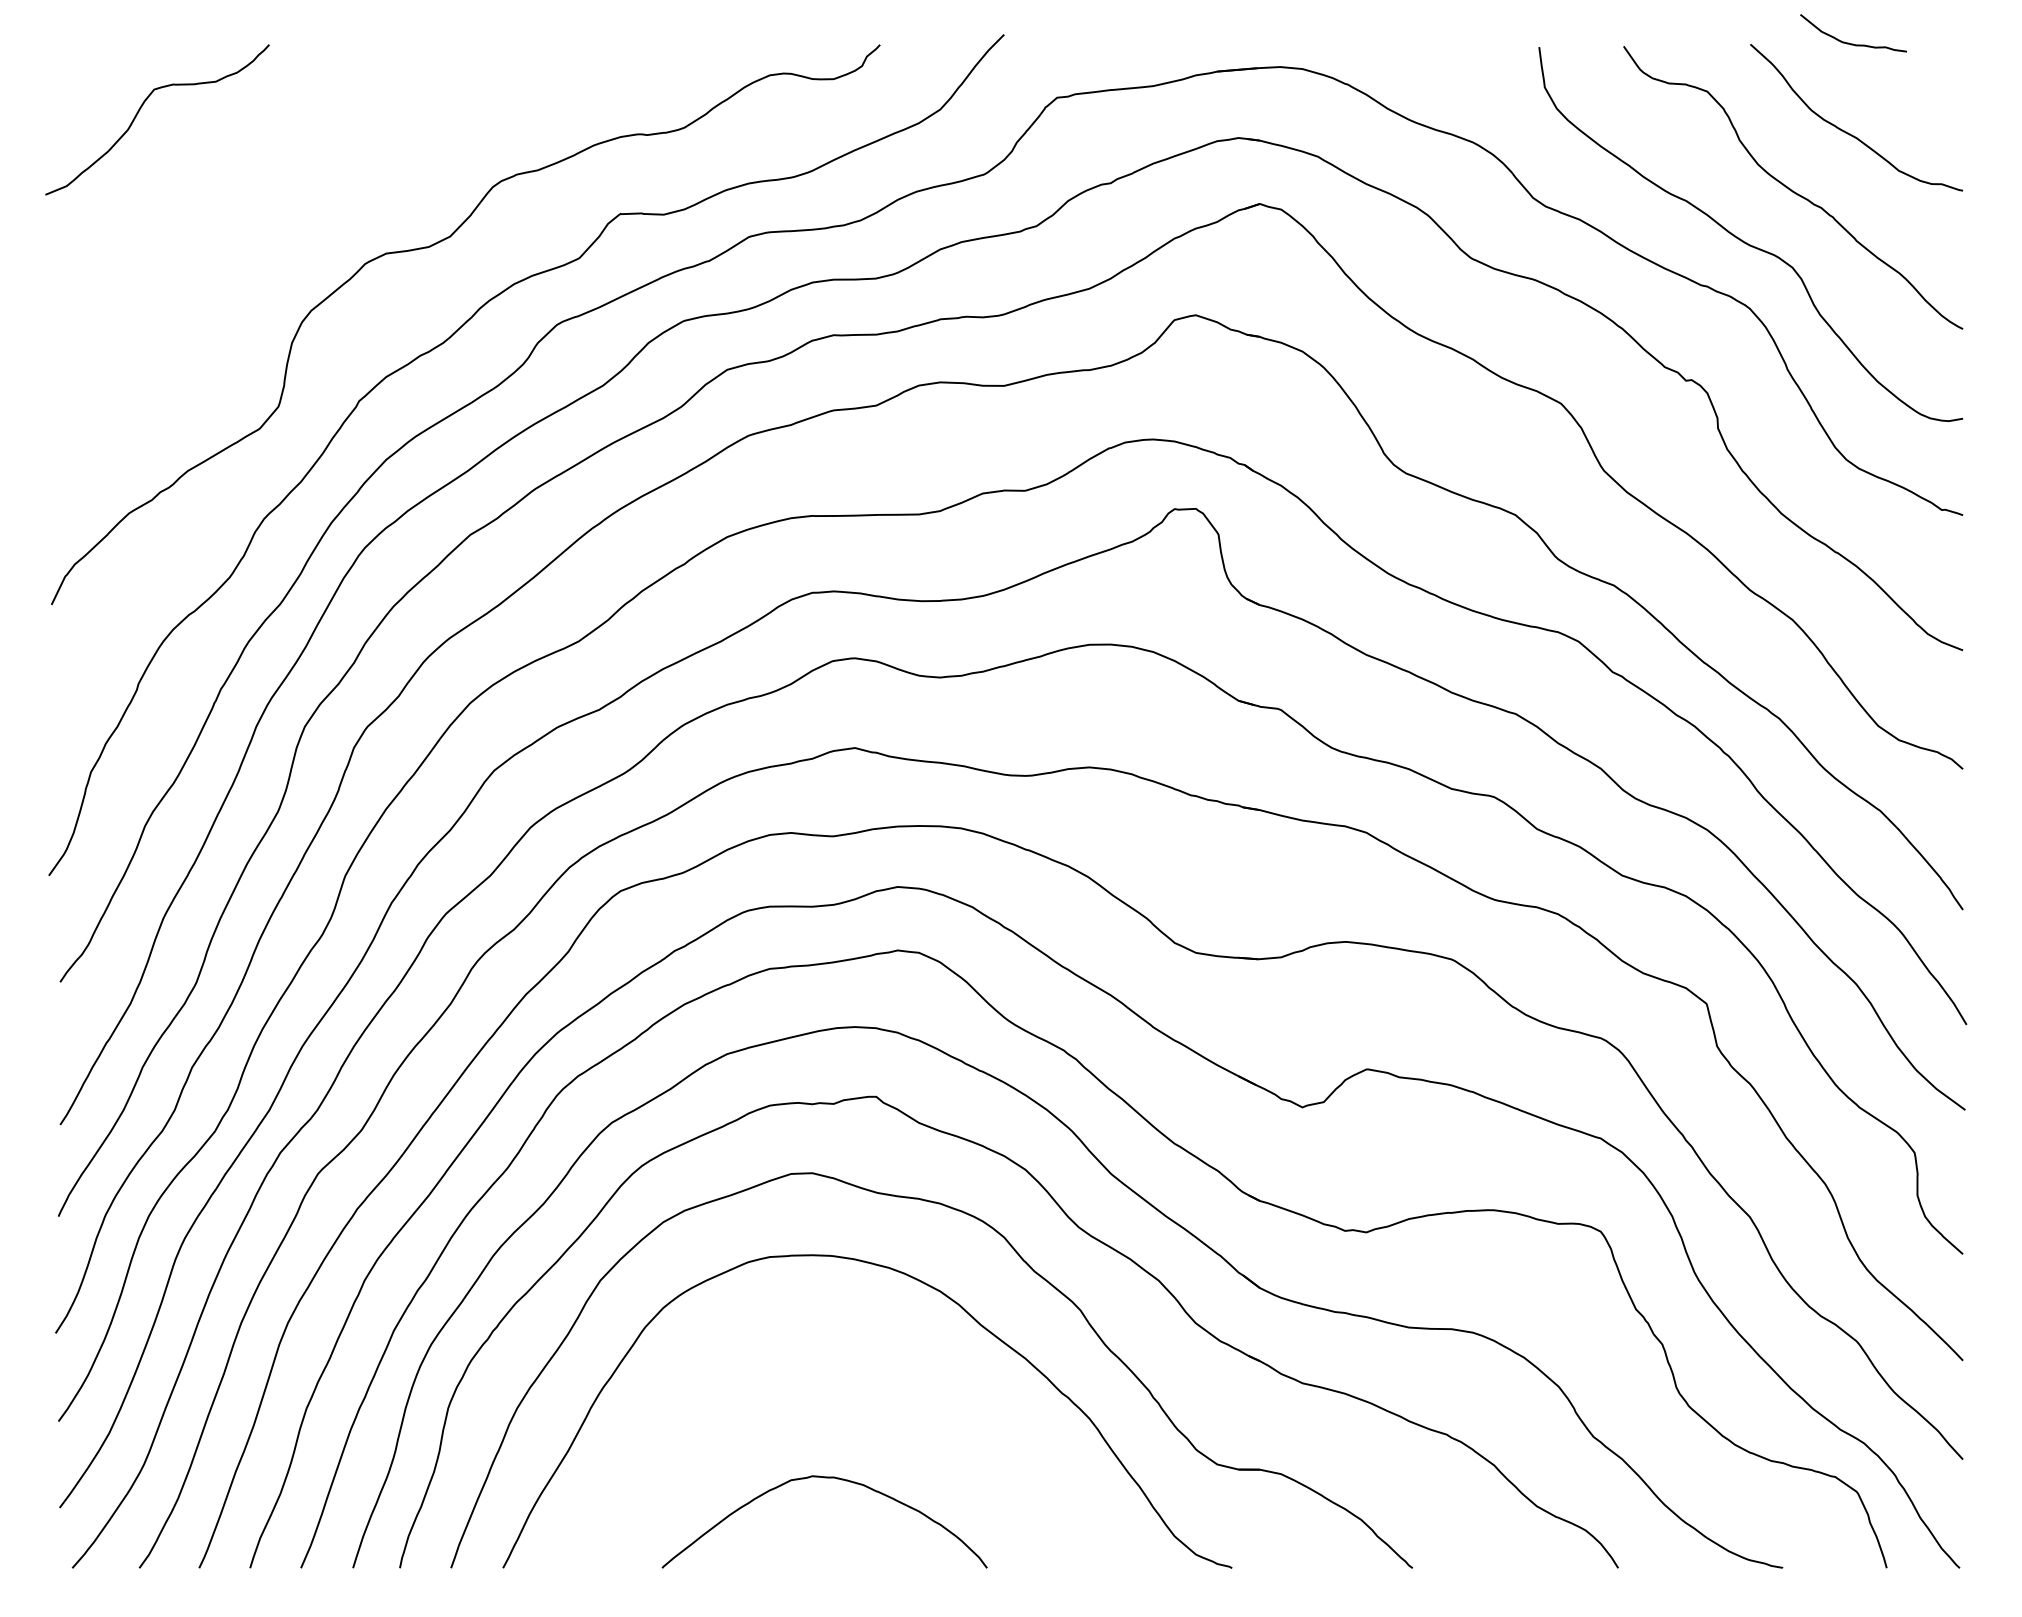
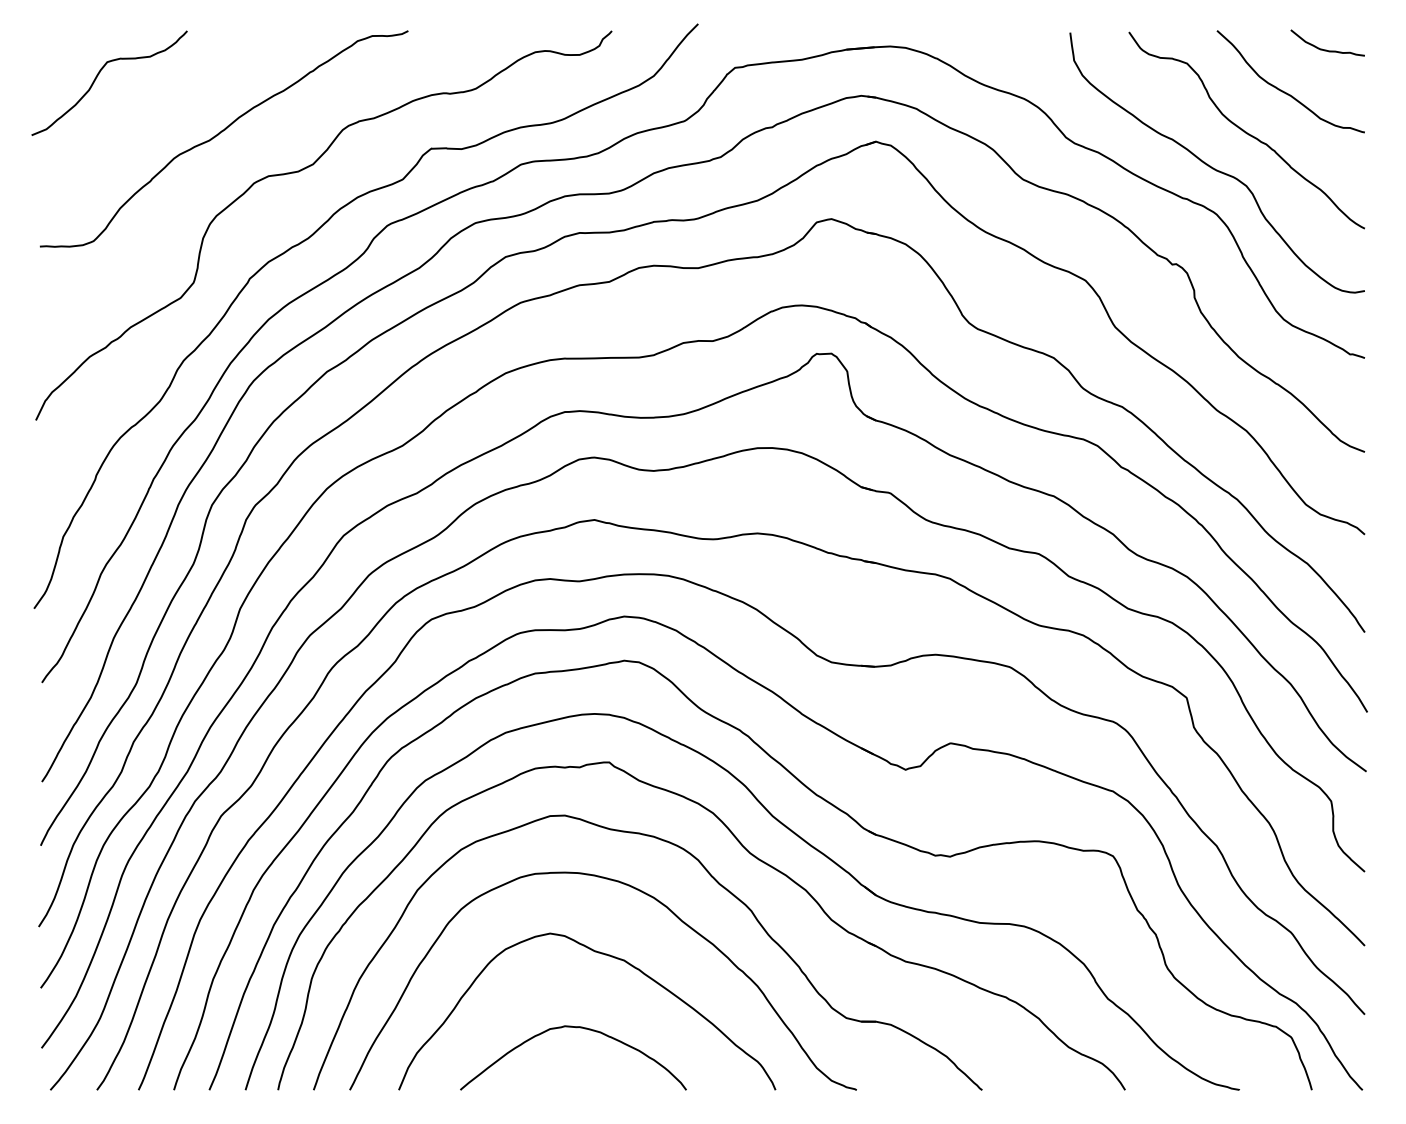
curve: (1851, 42) -> (1326, 49), moved
curve: (315, 193) -> (219, 134), added
curve: (865, 1373) -> (601, 954), added

